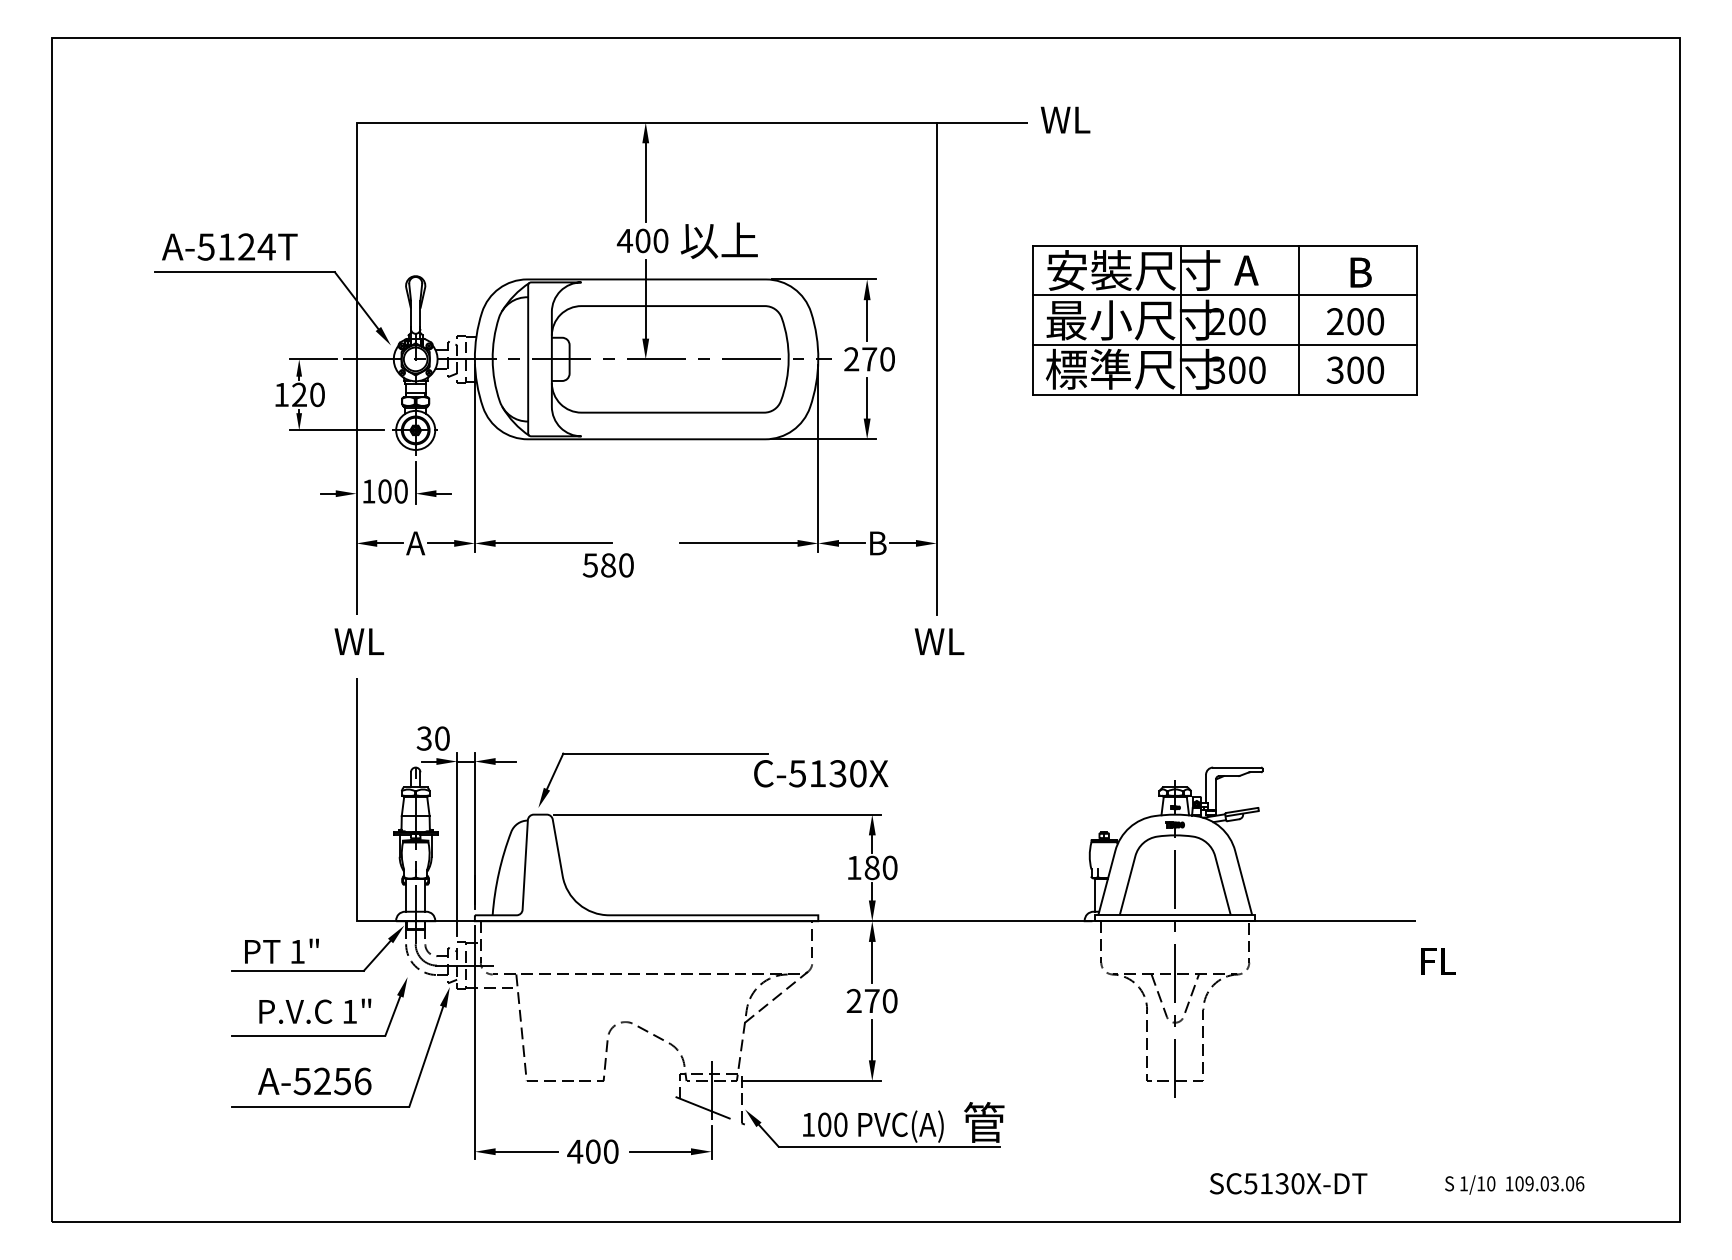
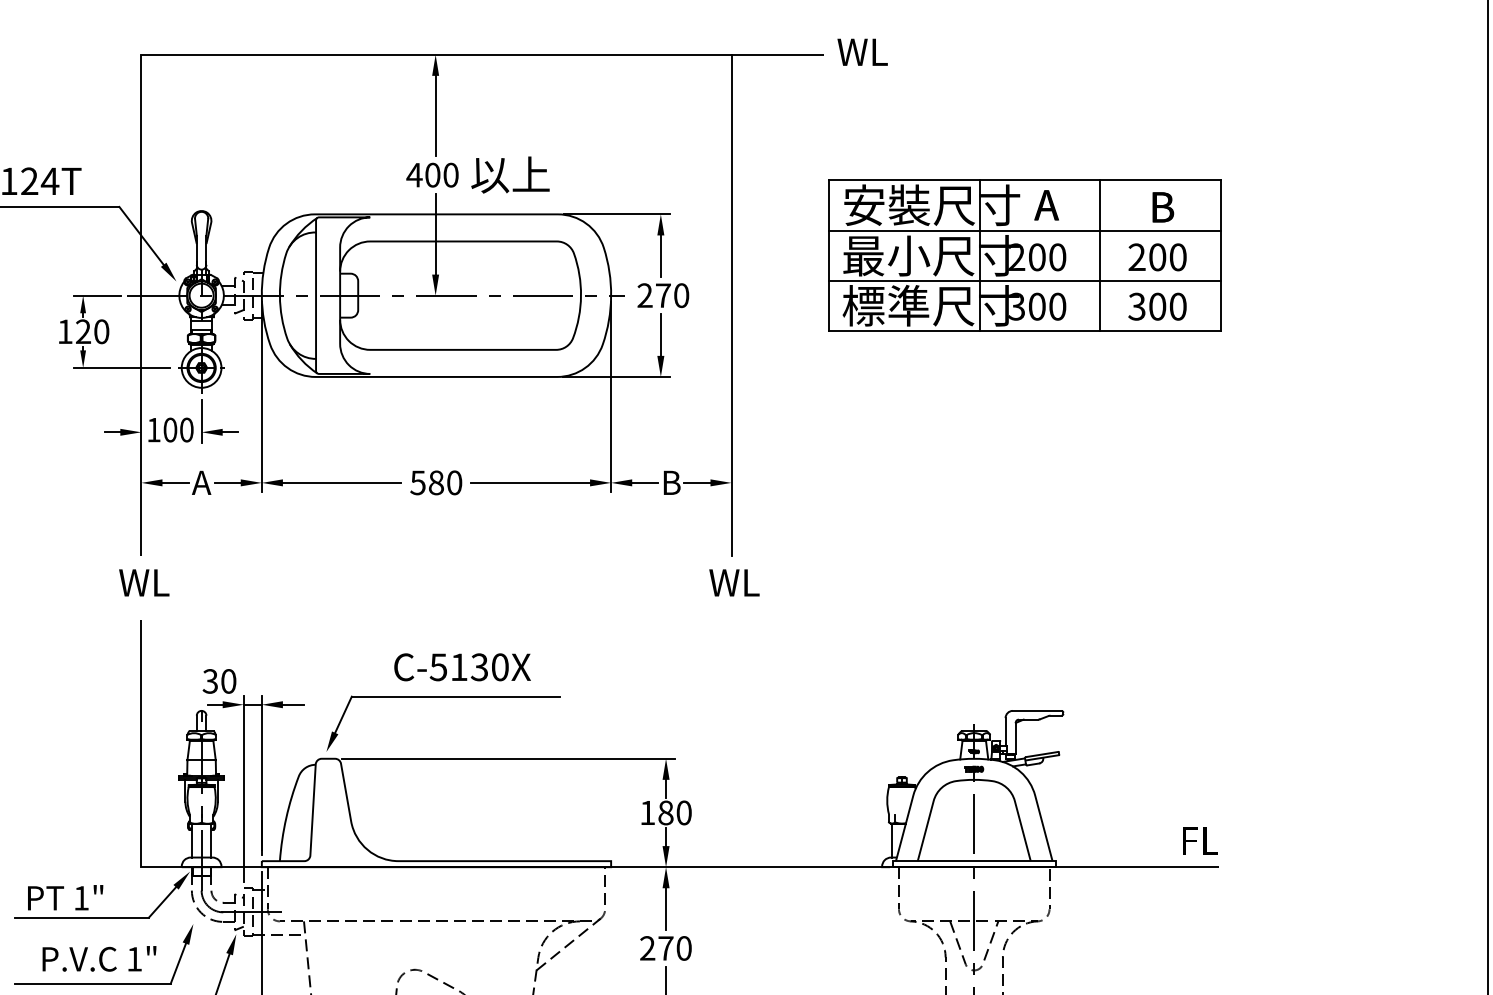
text: (607, 565) -> (435, 482), moved
text: (821, 773) -> (462, 667), moved
text: (1438, 961) -> (1200, 841), moved

